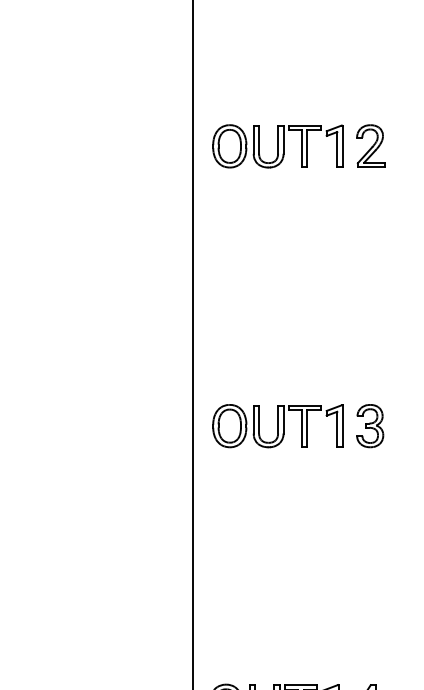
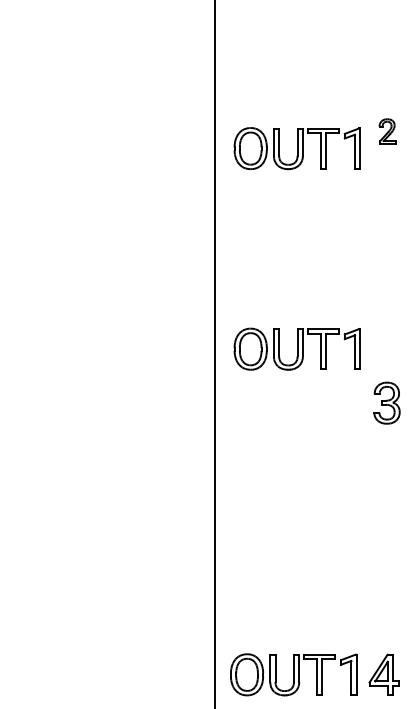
part: (276, 146) -> (296, 148), moved
part: (370, 146) -> (387, 131), size x0.6
part: (276, 425) -> (296, 348), moved

